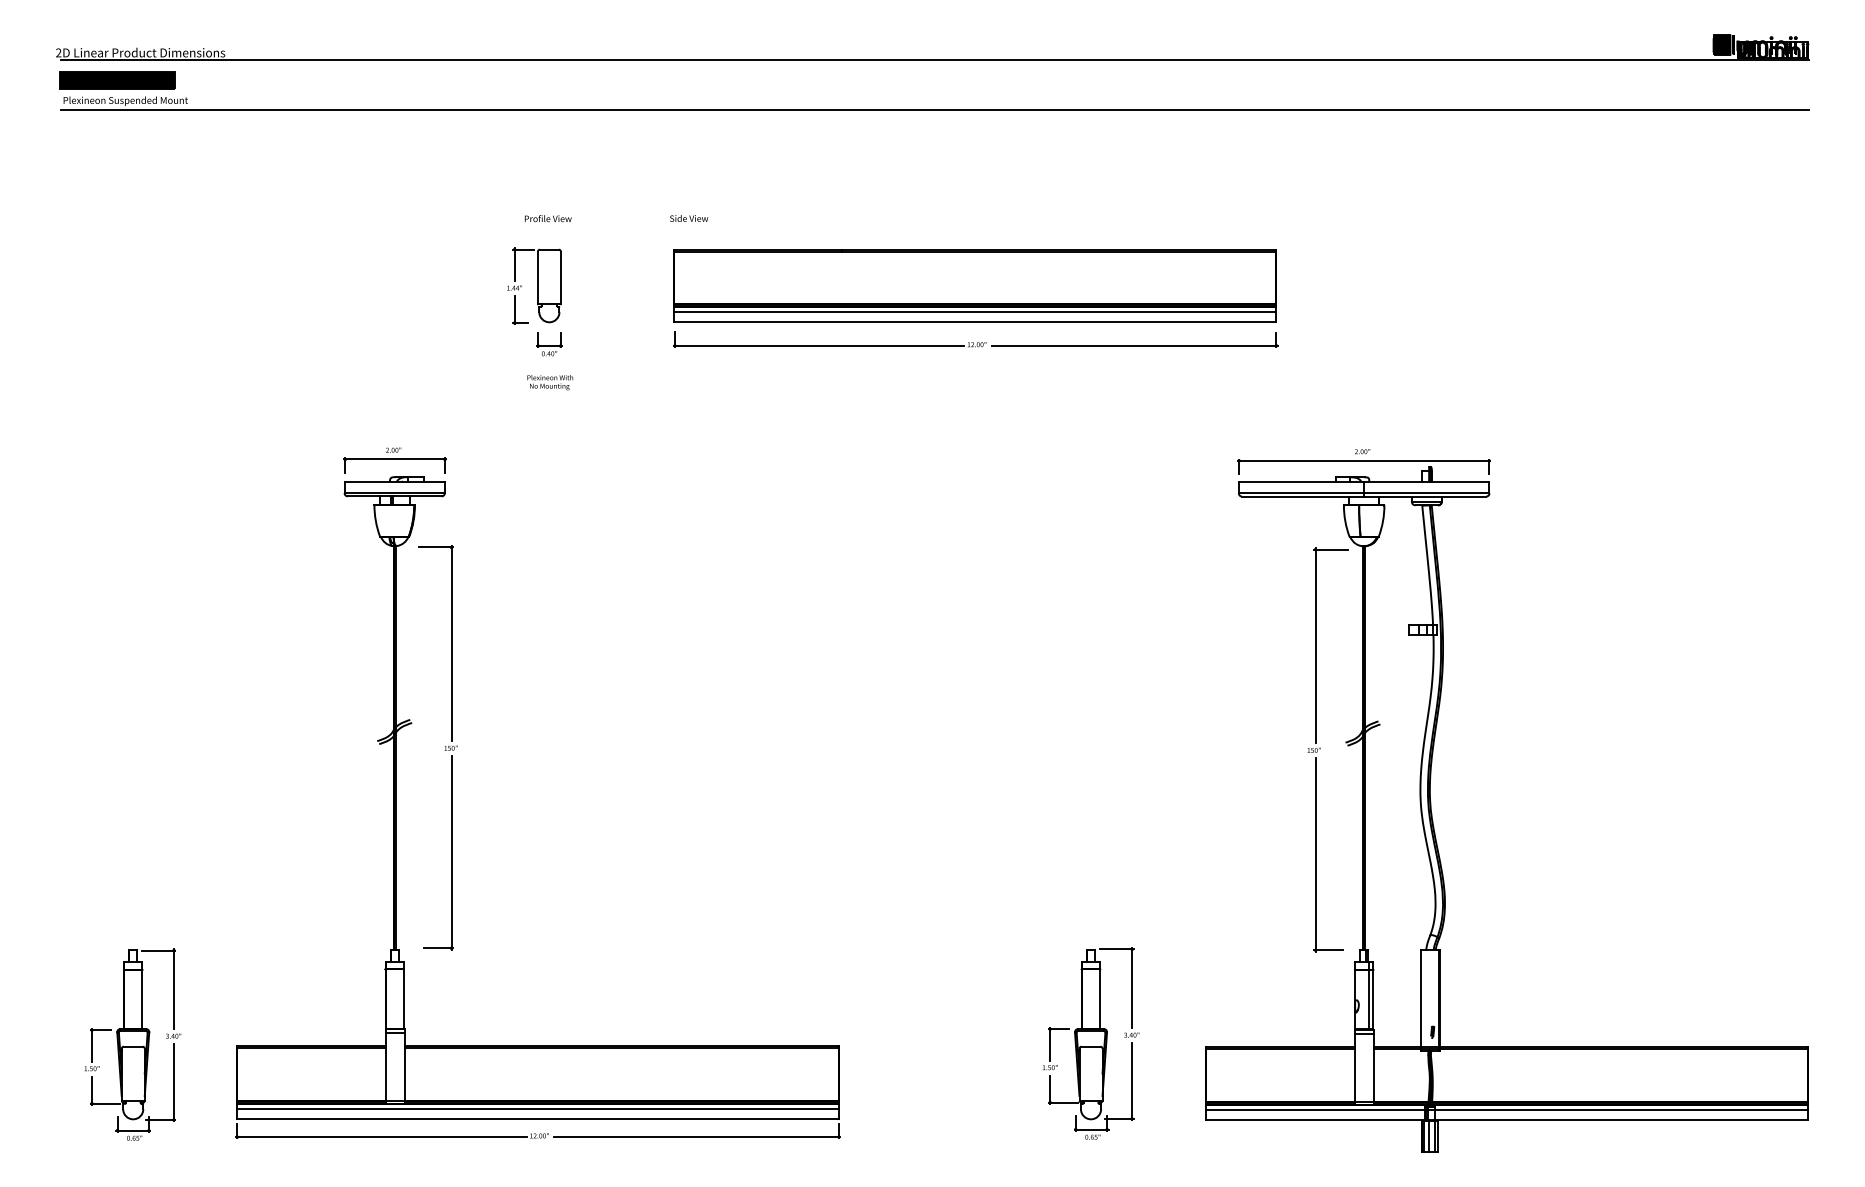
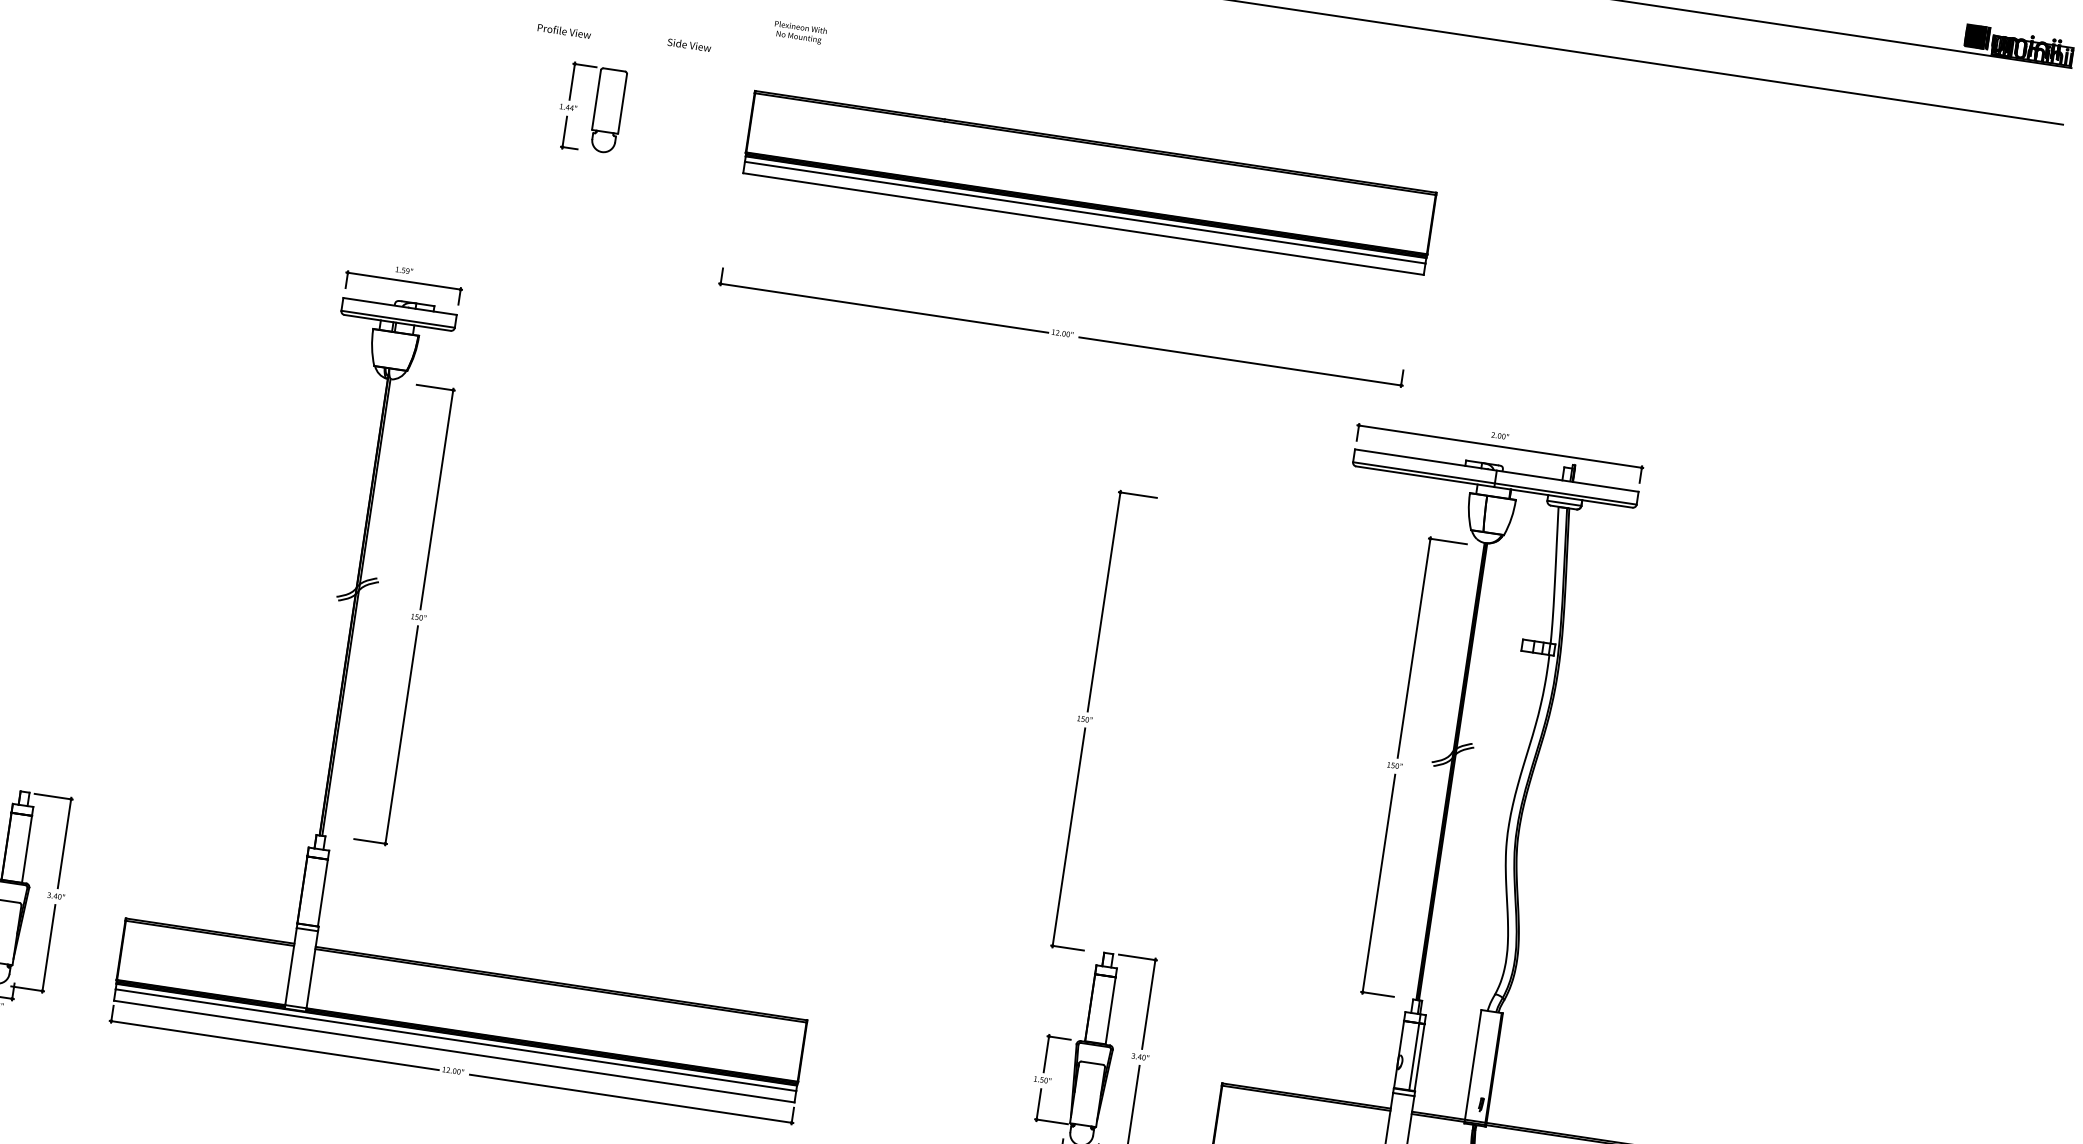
text: (547, 218) -> (563, 30), moved
text: (689, 218) -> (689, 45), moved
part: (975, 339) -> (1061, 327), moved
part: (549, 344) -> (598, 177), removed
text: (550, 382) -> (800, 32), moved
text: (391, 449) -> (401, 269), 2.00" -> 1.59"
part: (1046, 749) -> (1092, 719), added

